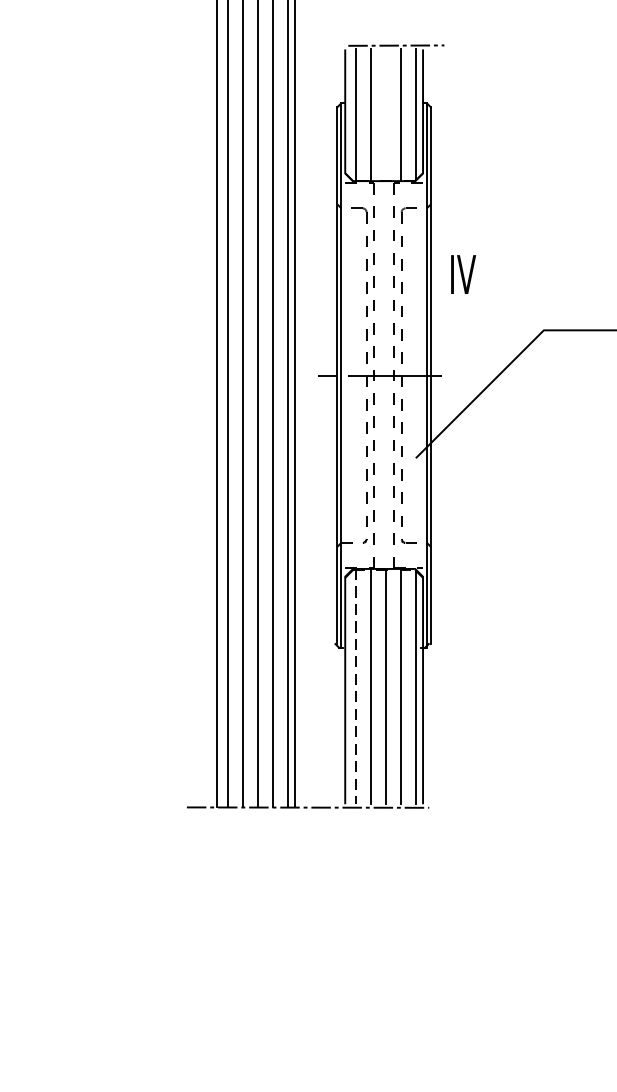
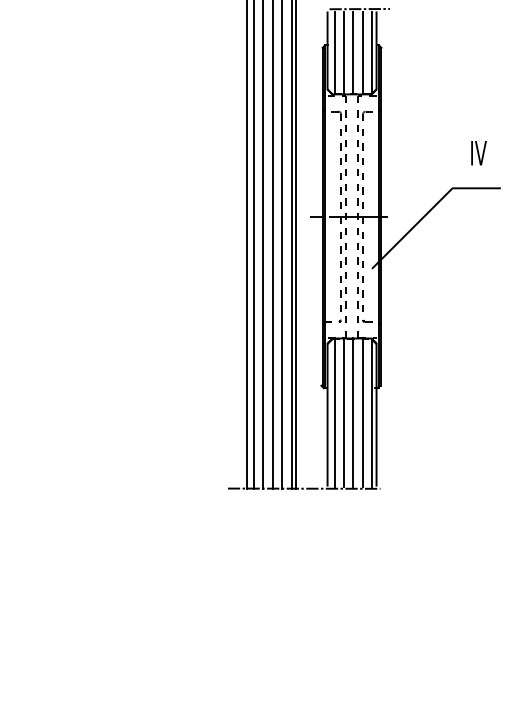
line: (386, 114) -> (353, 52), added
text: (462, 275) -> (478, 153), moved
line: (356, 688) -> (334, 413), dashed -> solid

